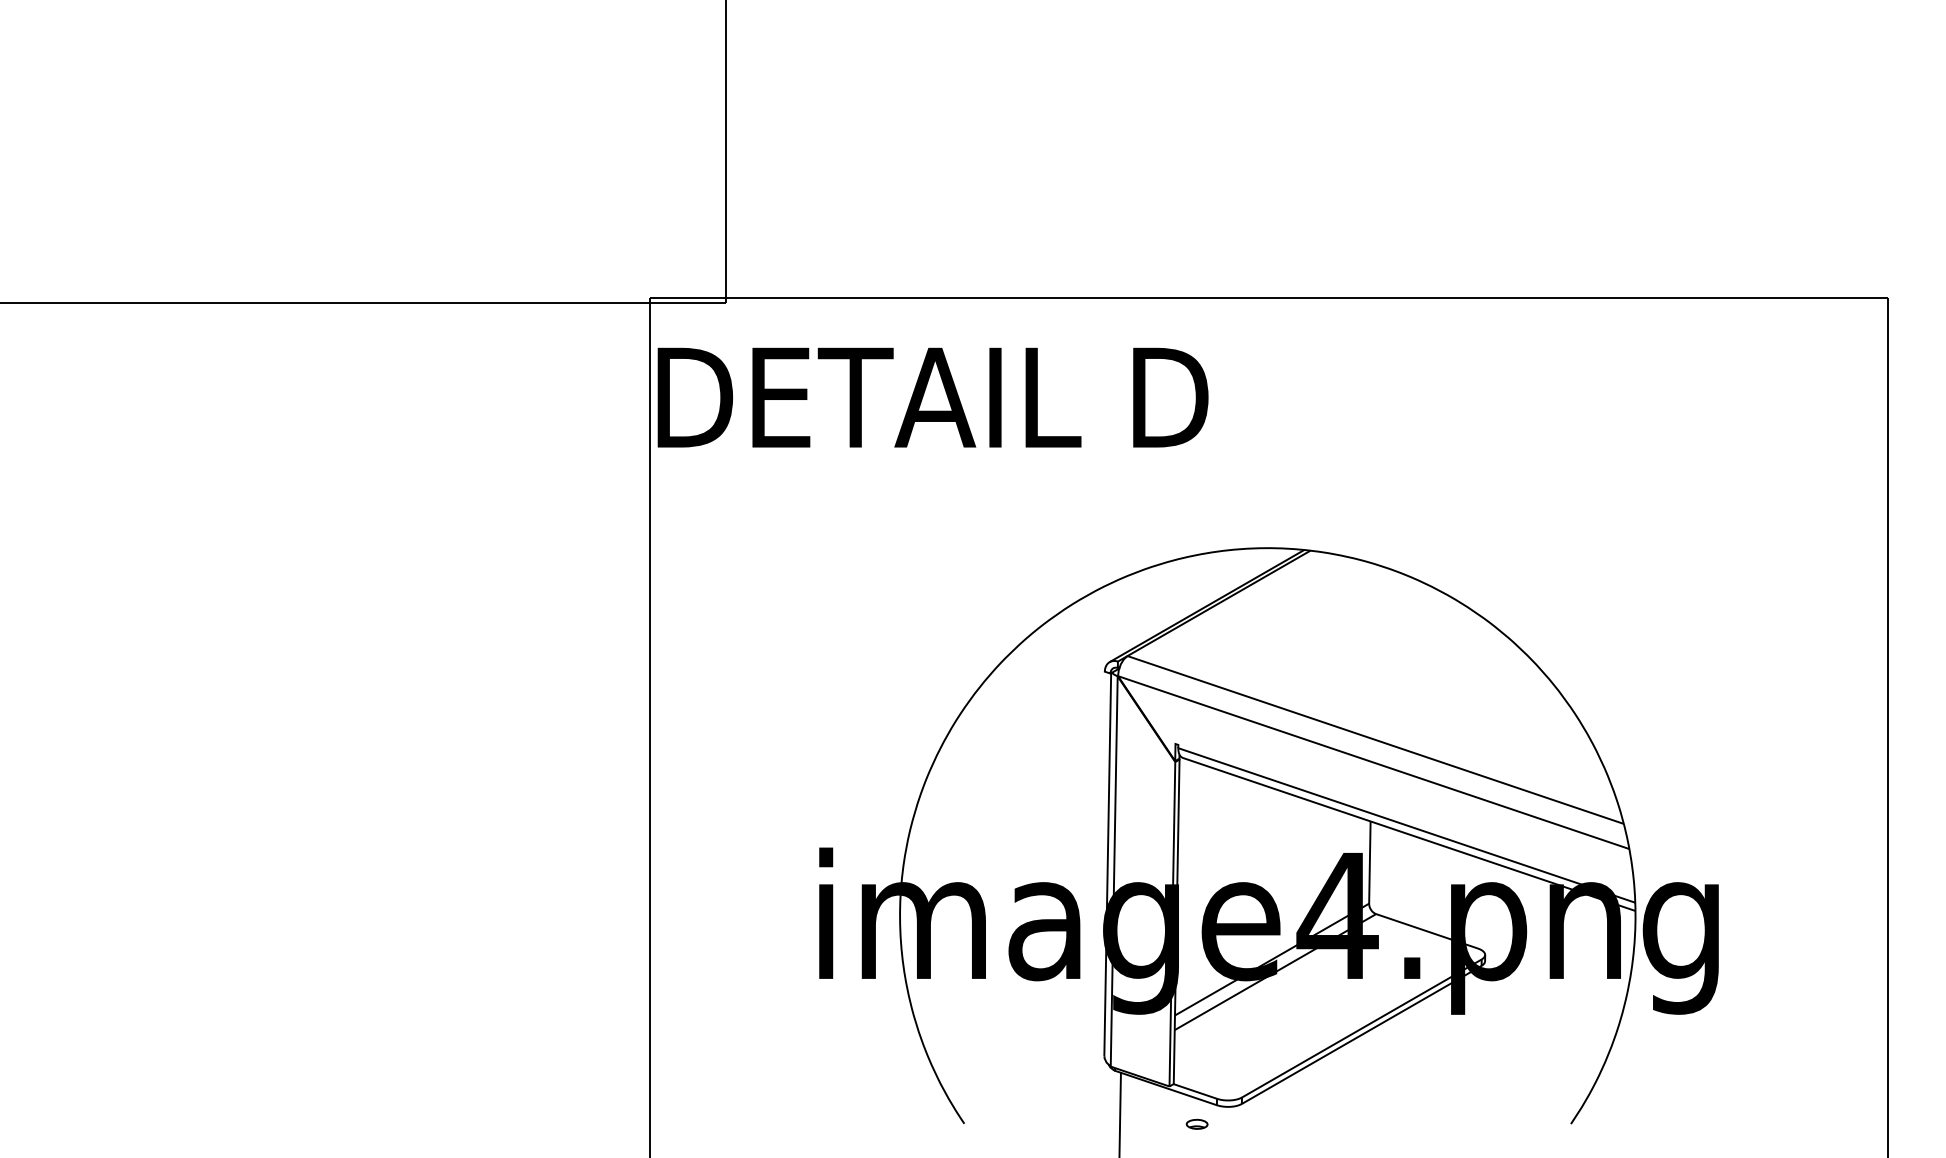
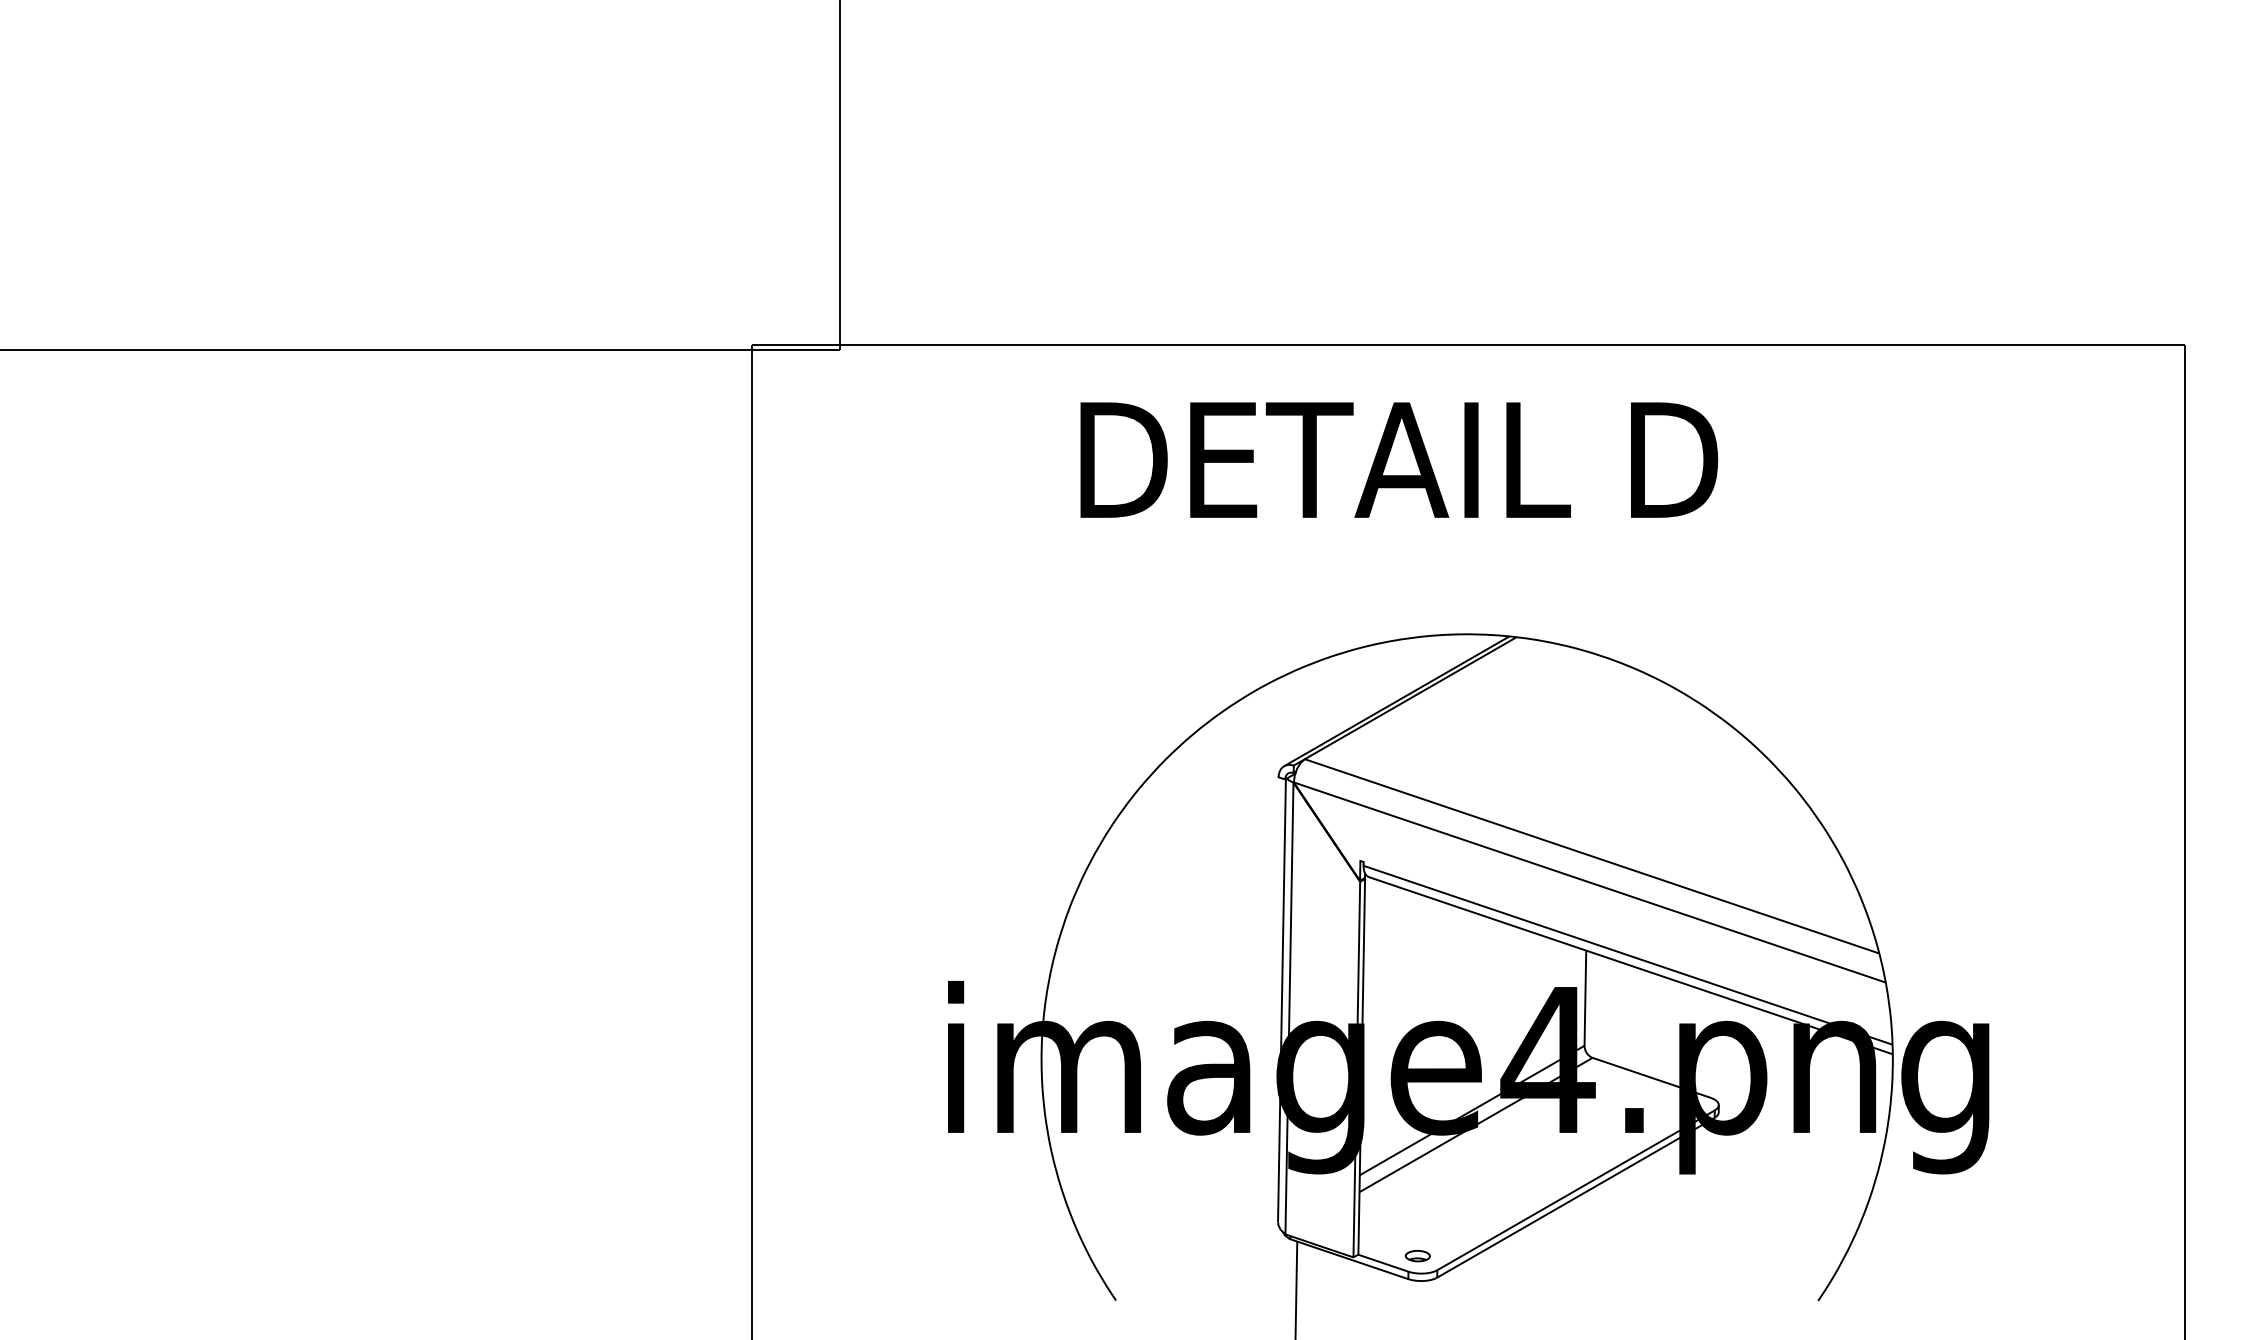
text: (932, 397) -> (1398, 459), moved
part: (1196, 1123) -> (1417, 1255), moved

